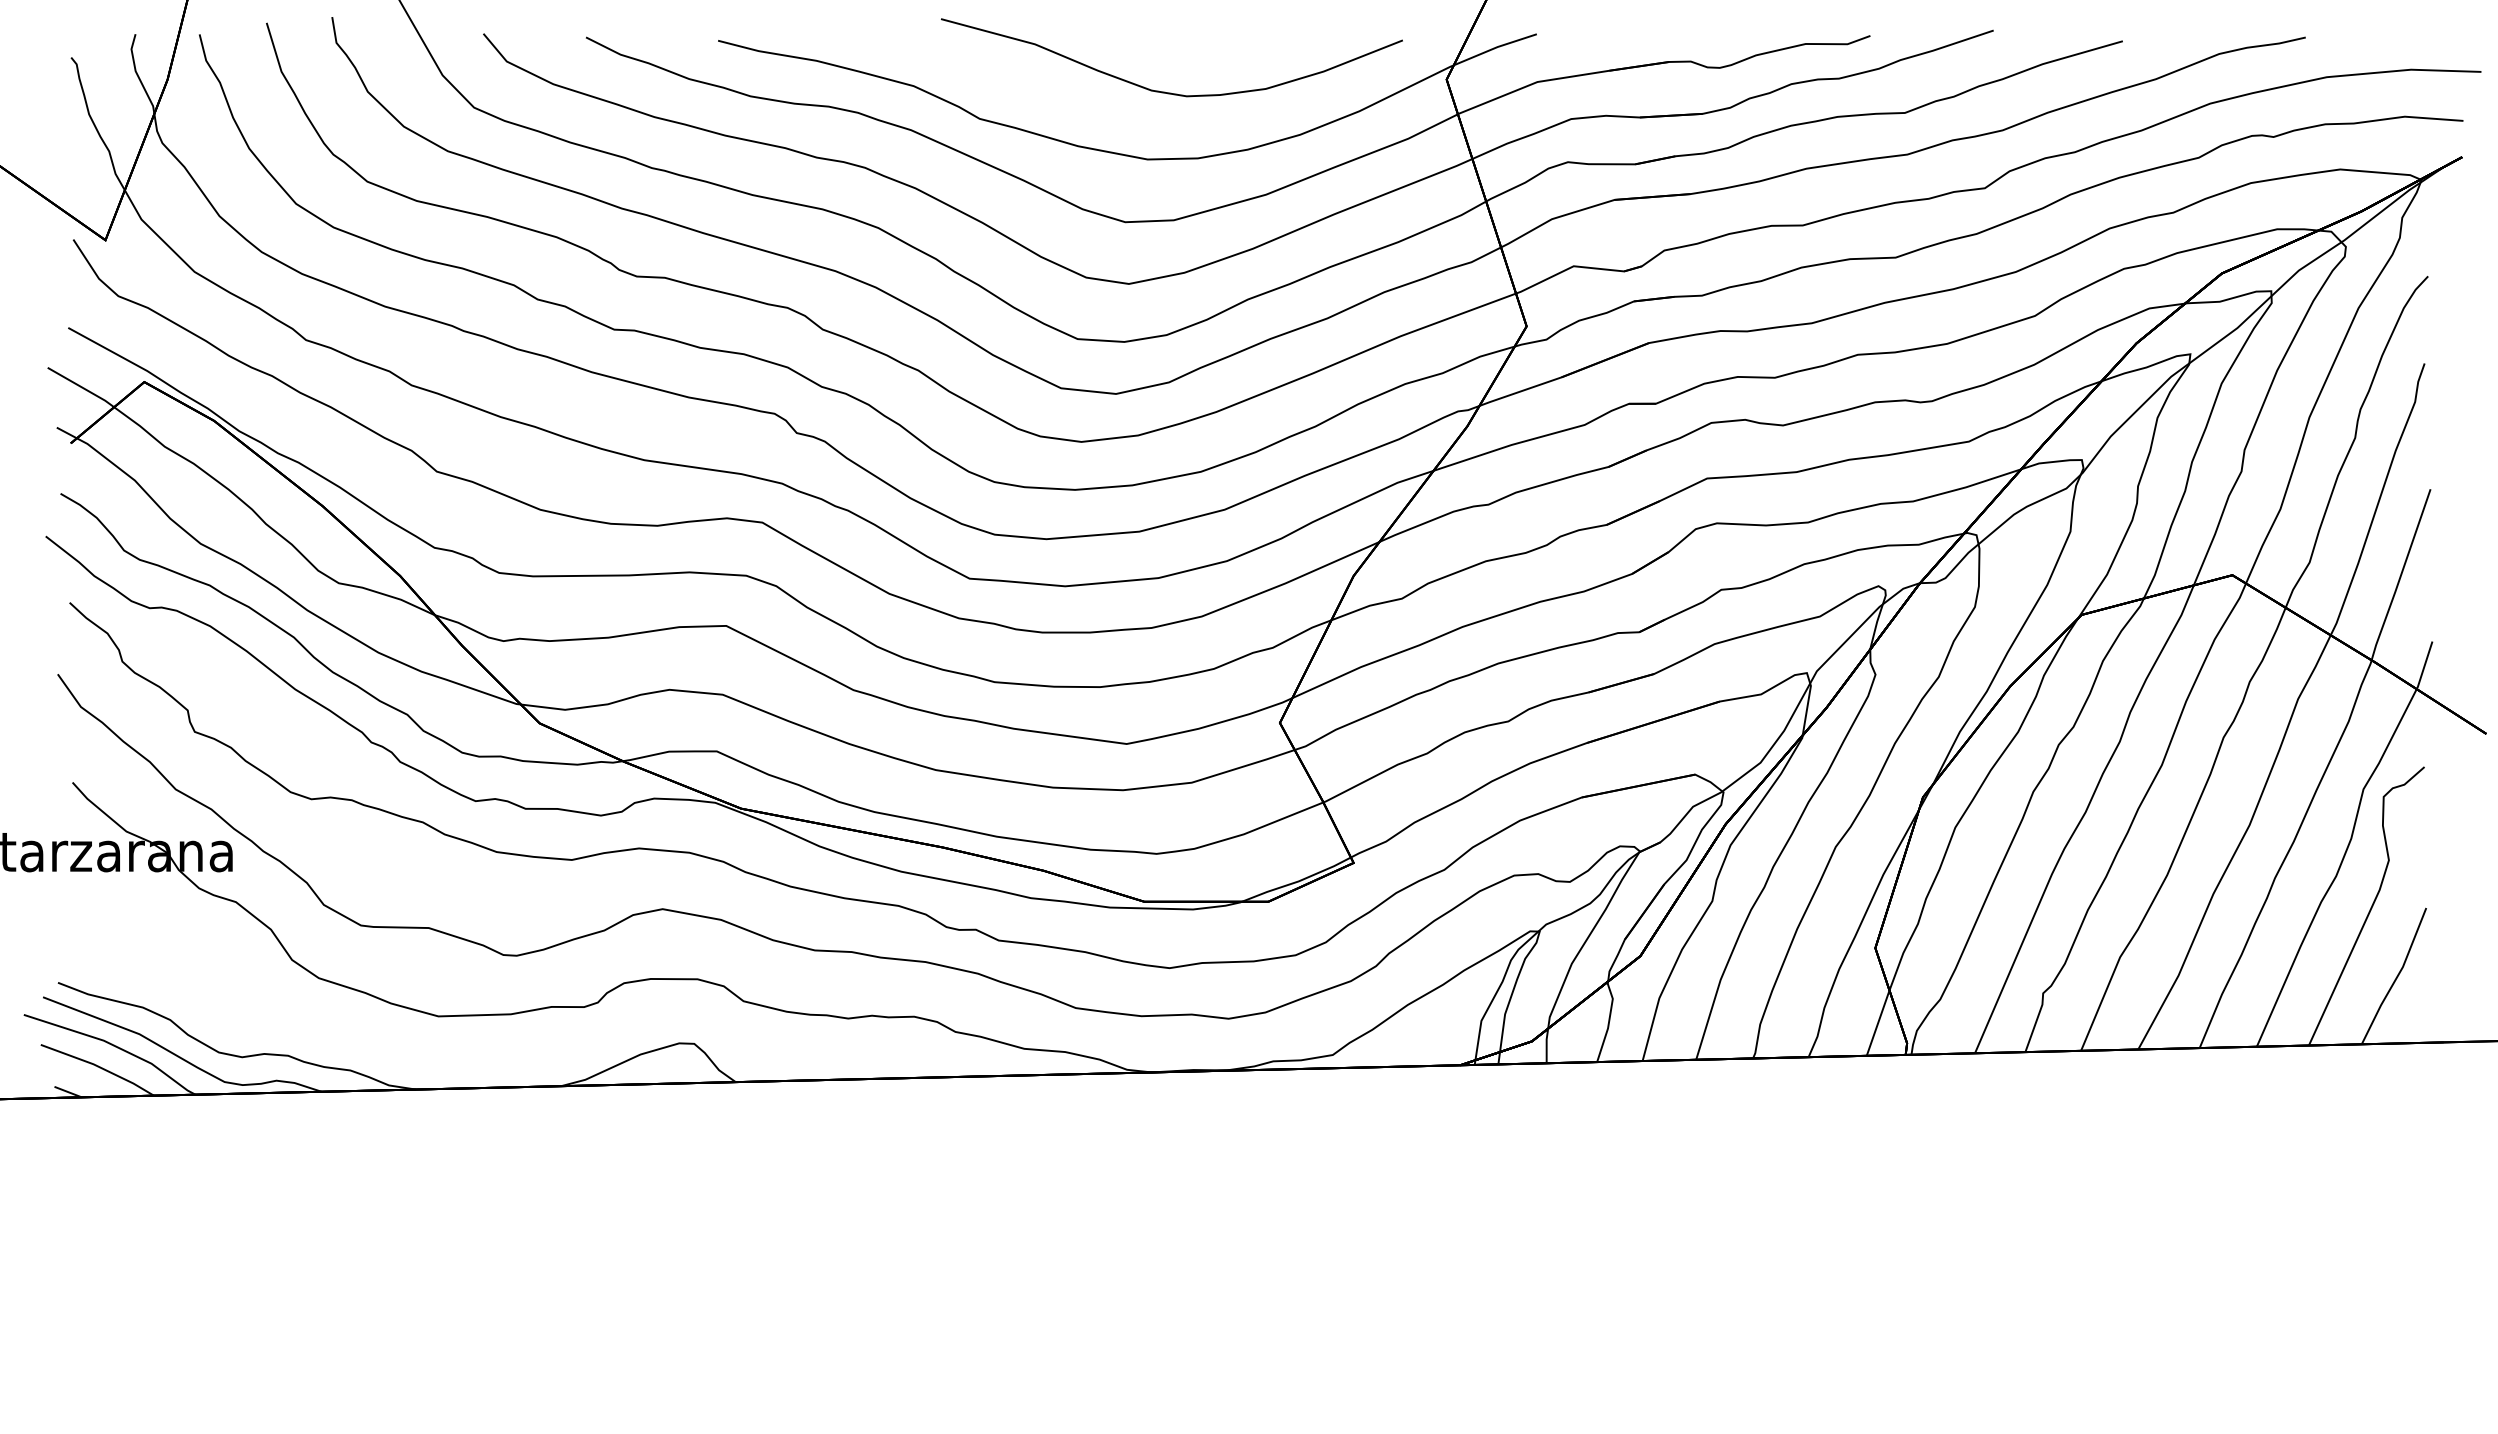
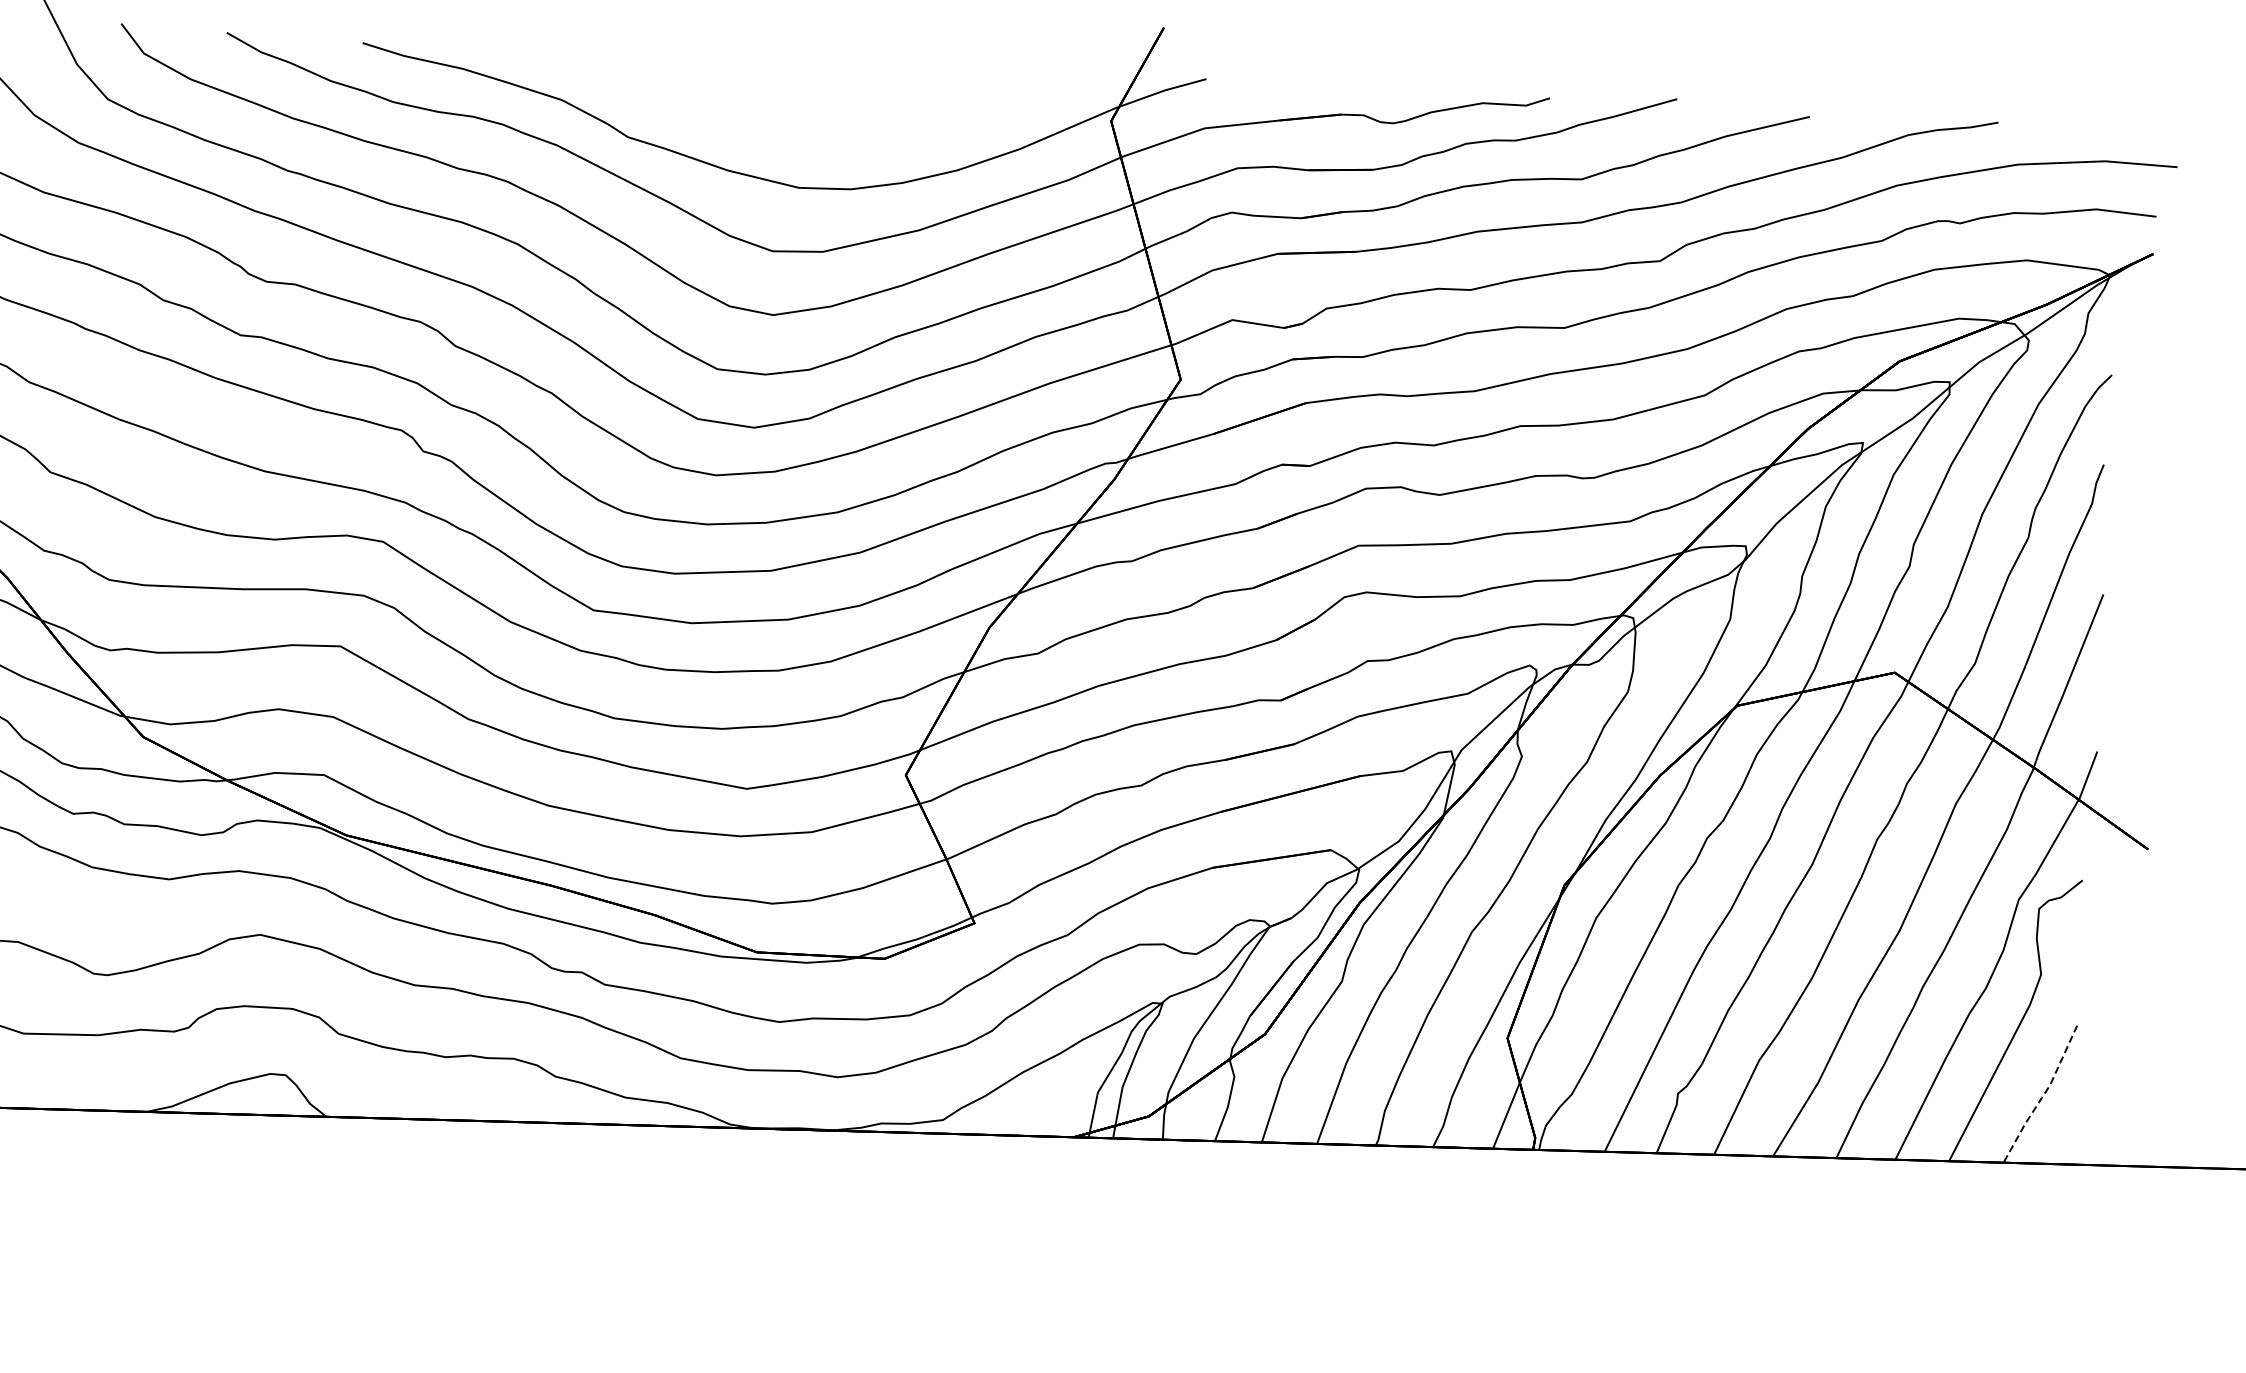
curve: (1165, 91) -> (820, 118), removed
line: (2396, 978) -> (2042, 1096), solid -> dashed

